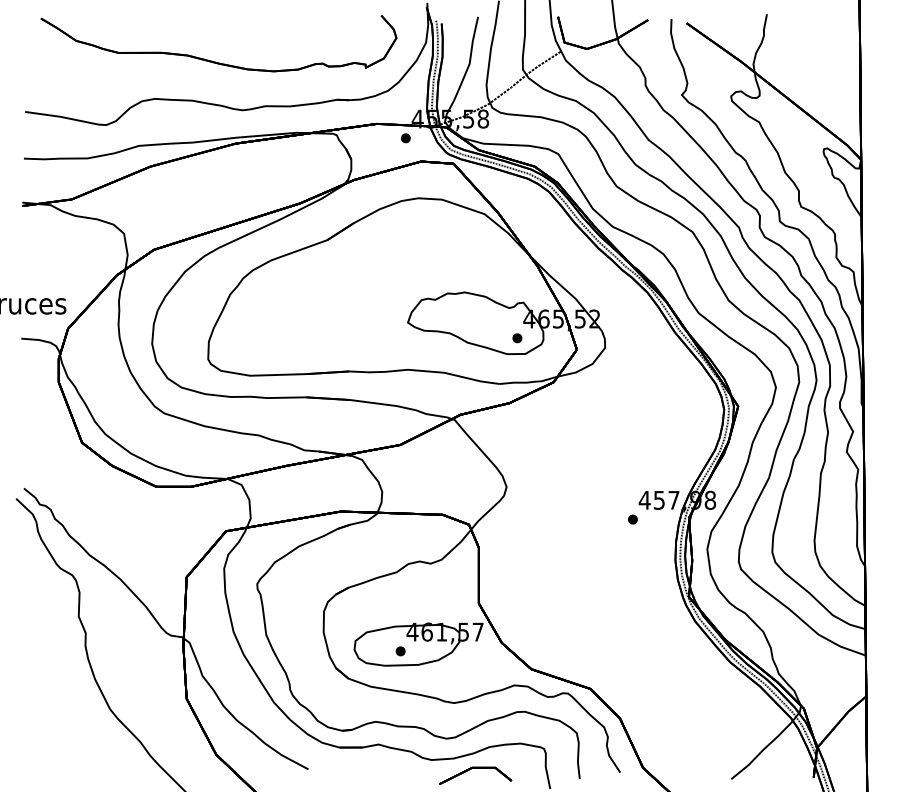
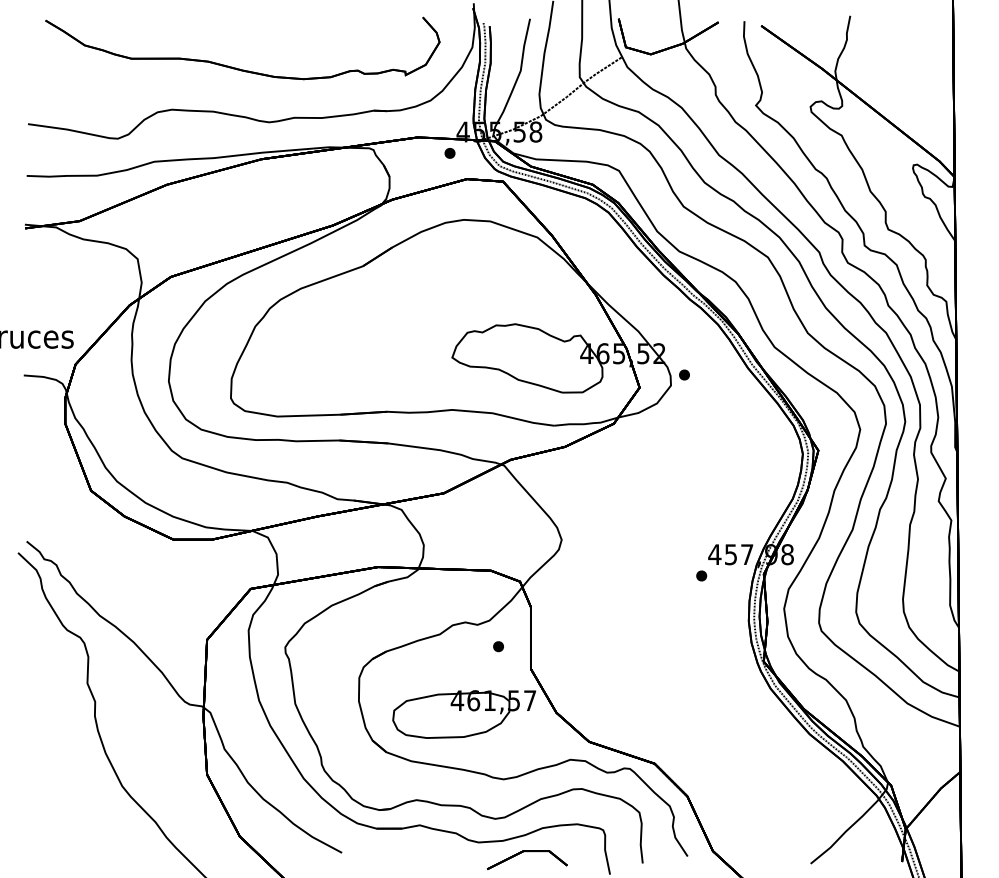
part: (517, 338) -> (684, 375), moved
part: (400, 651) -> (498, 646), moved

